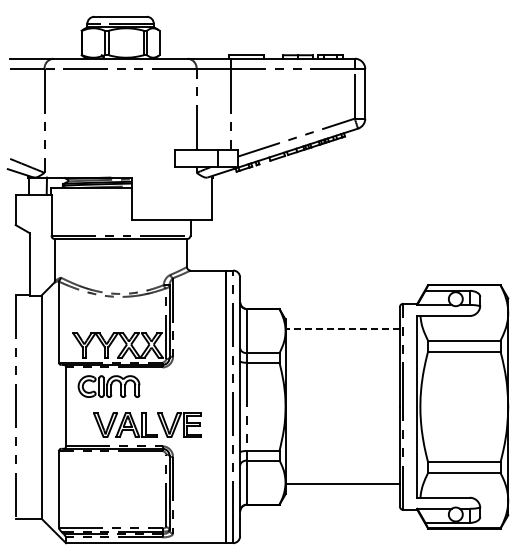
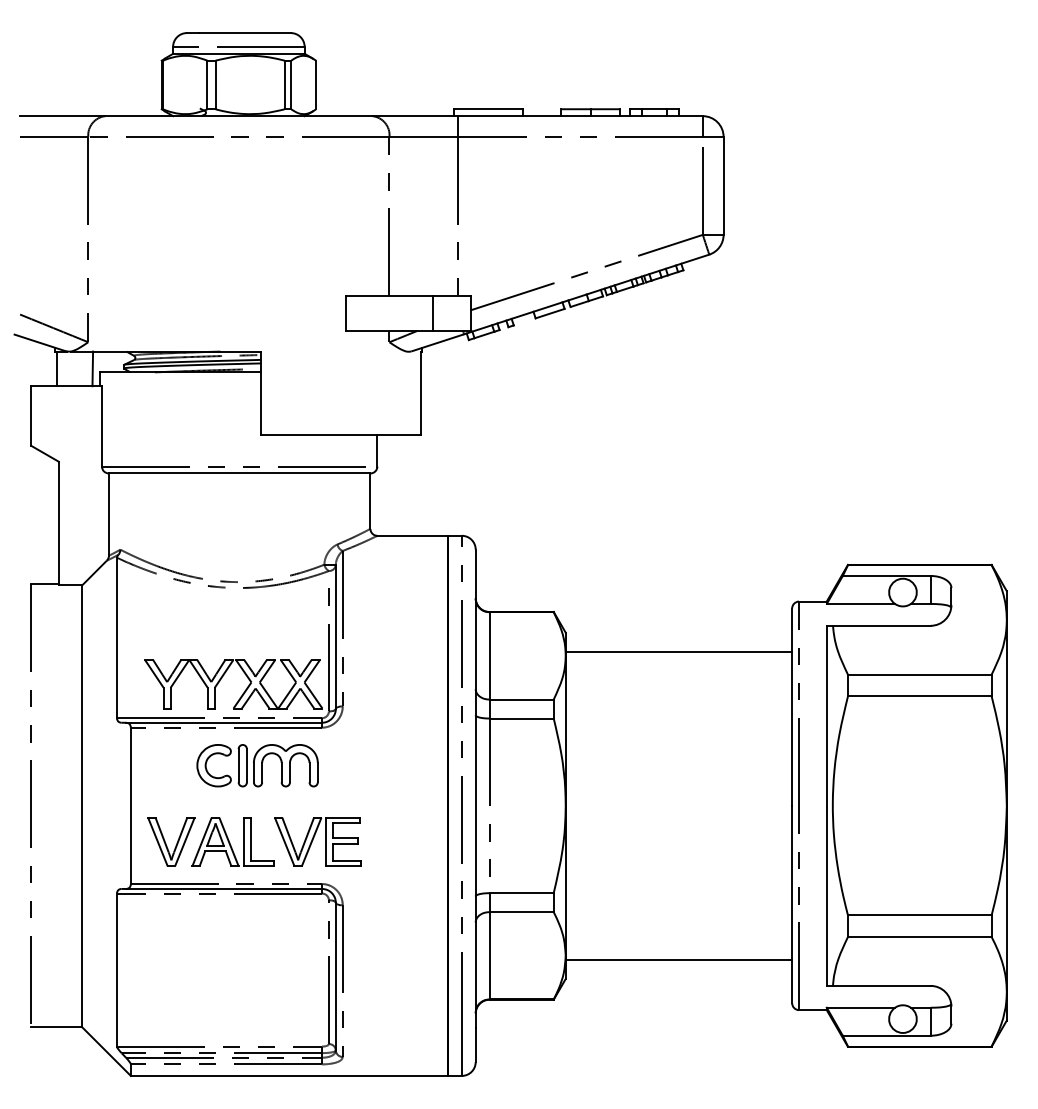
line: (342, 329) -> (678, 652), dashed -> solid
part: (108, 386) -> (256, 765), moved
part: (147, 424) -> (254, 840), moved

